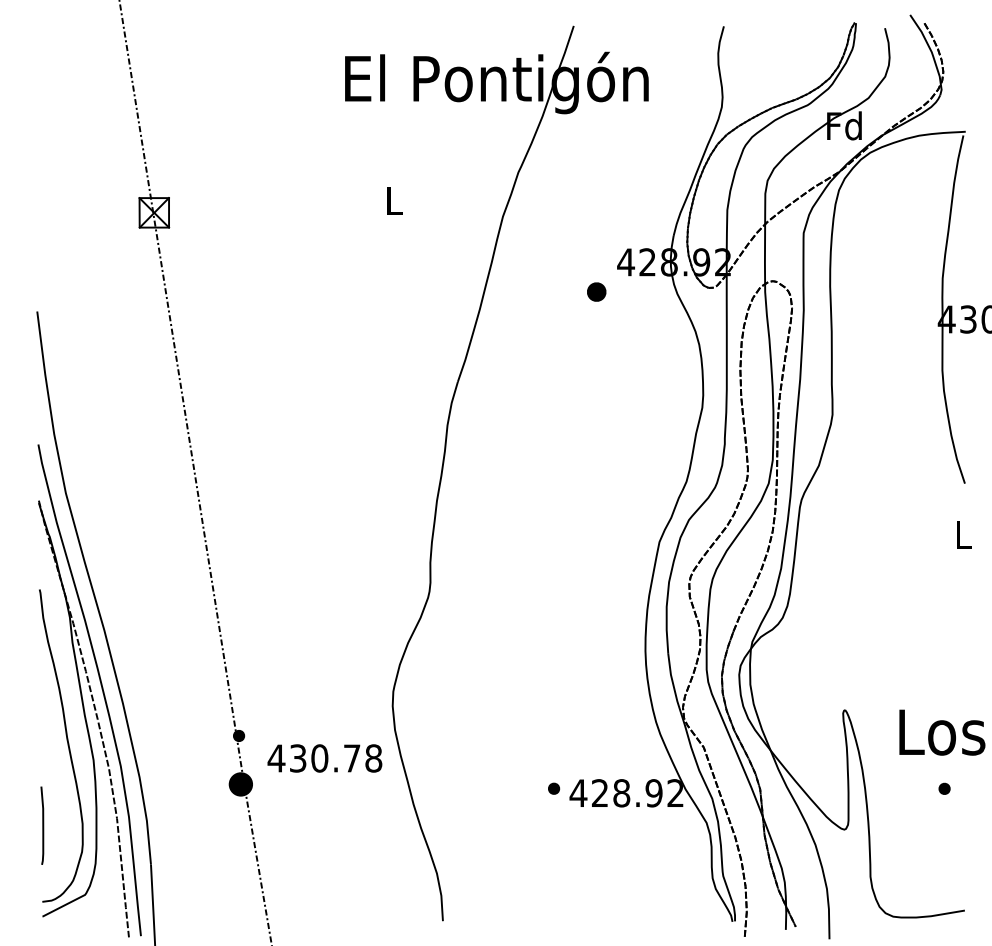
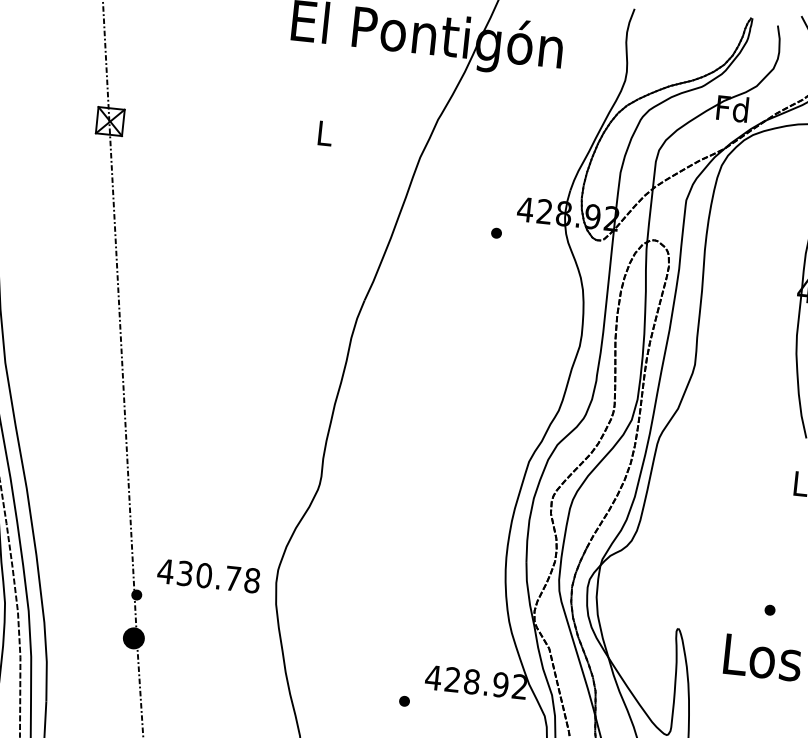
part: (596, 291) -> (496, 232), size x0.62
text: (324, 758) -> (208, 576), moved
part: (554, 788) -> (404, 701), moved
part: (944, 788) -> (769, 609), moved

